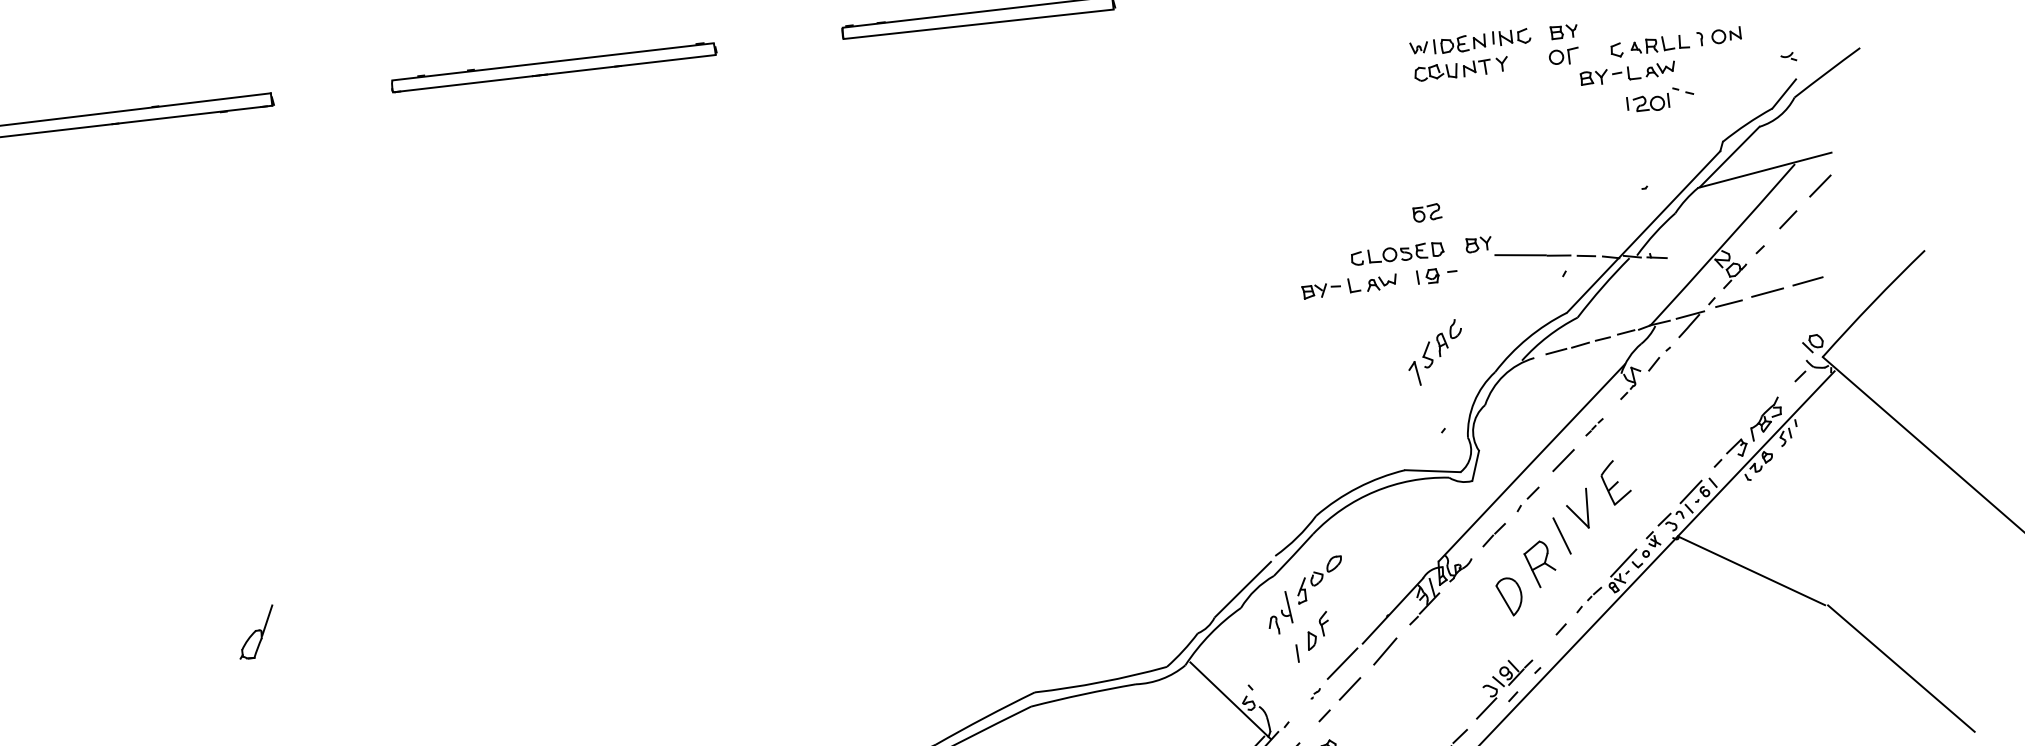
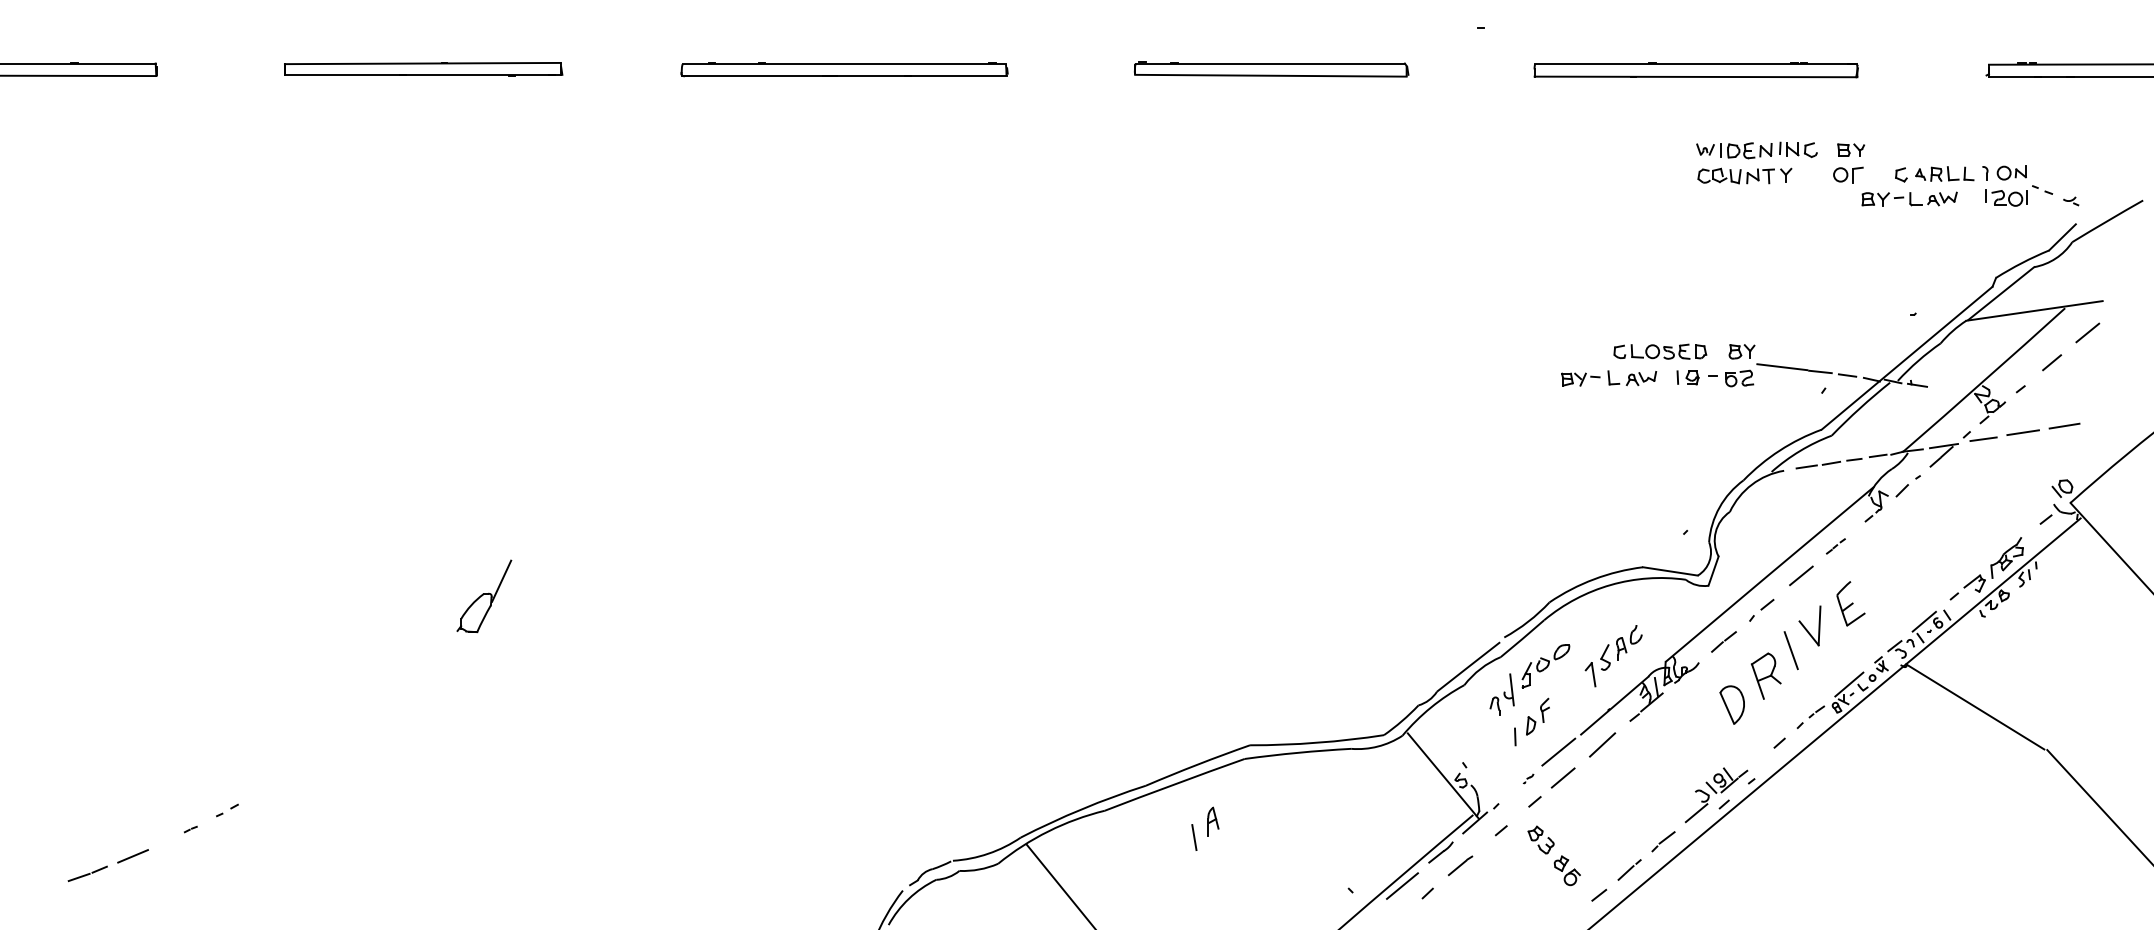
part: (1660, 99) -> (2019, 195), moved
part: (1427, 212) -> (1739, 378), moved
part: (1435, 353) -> (1613, 656), moved
part: (256, 632) -> (484, 596), size x1.43

